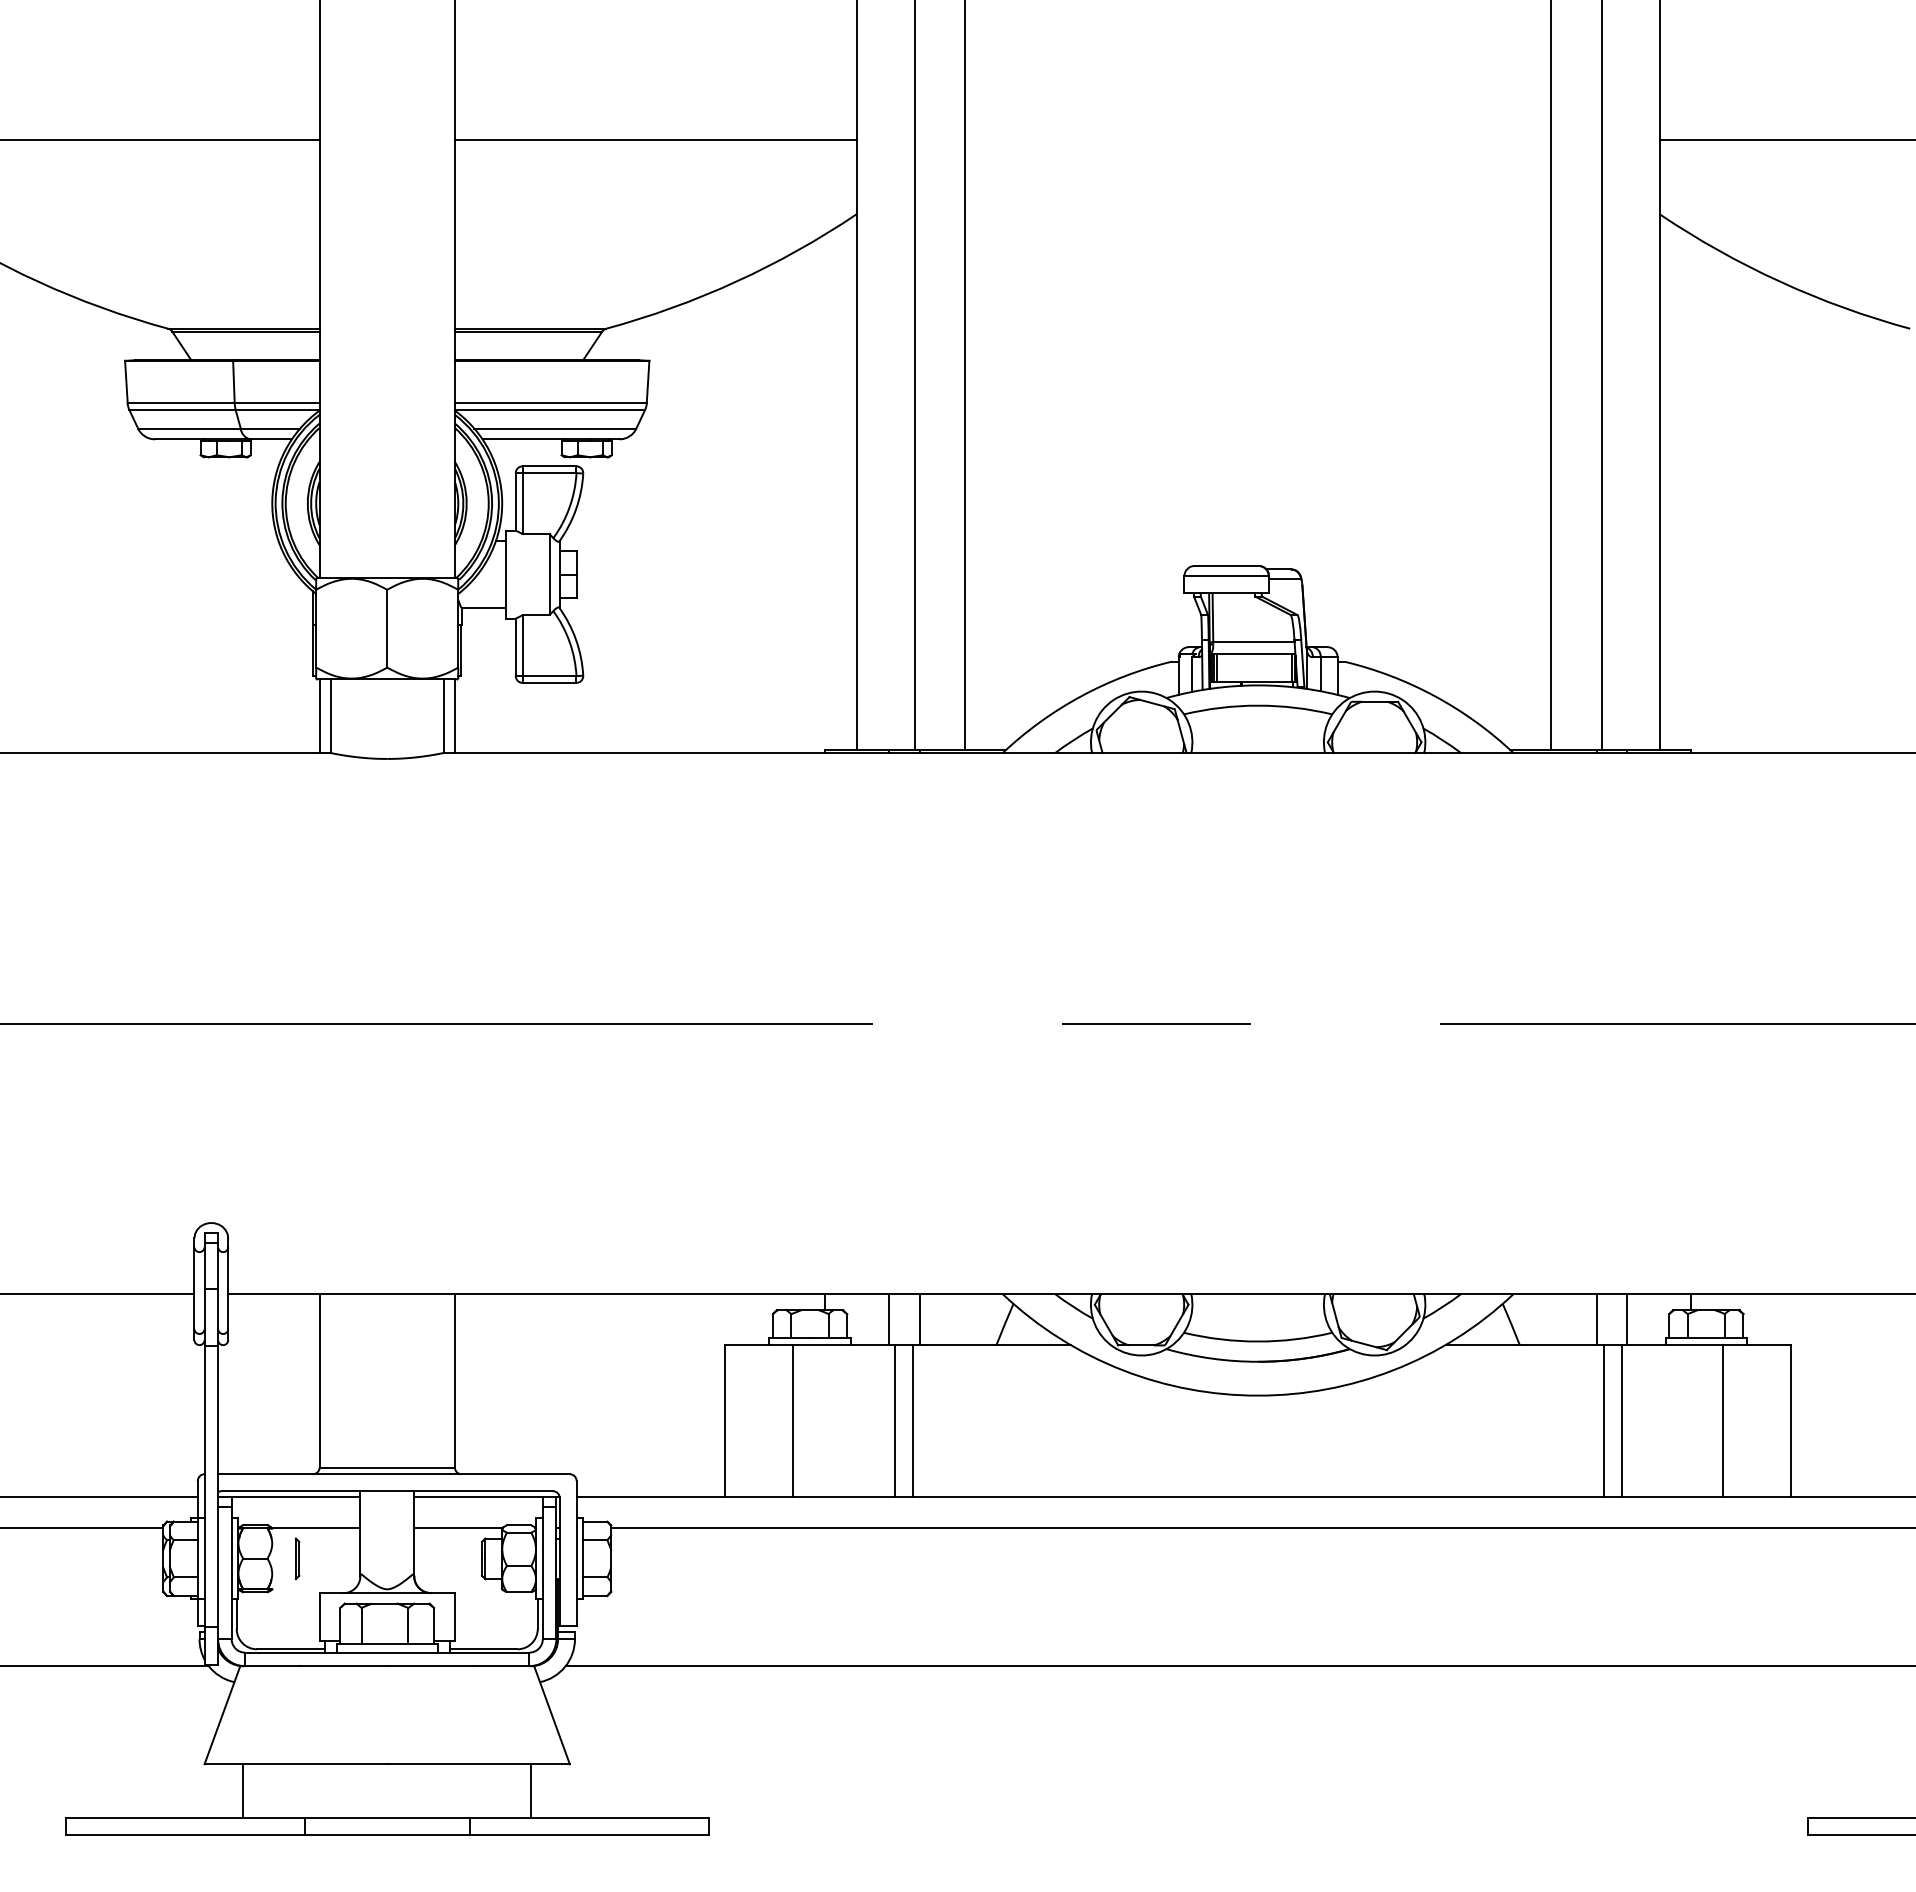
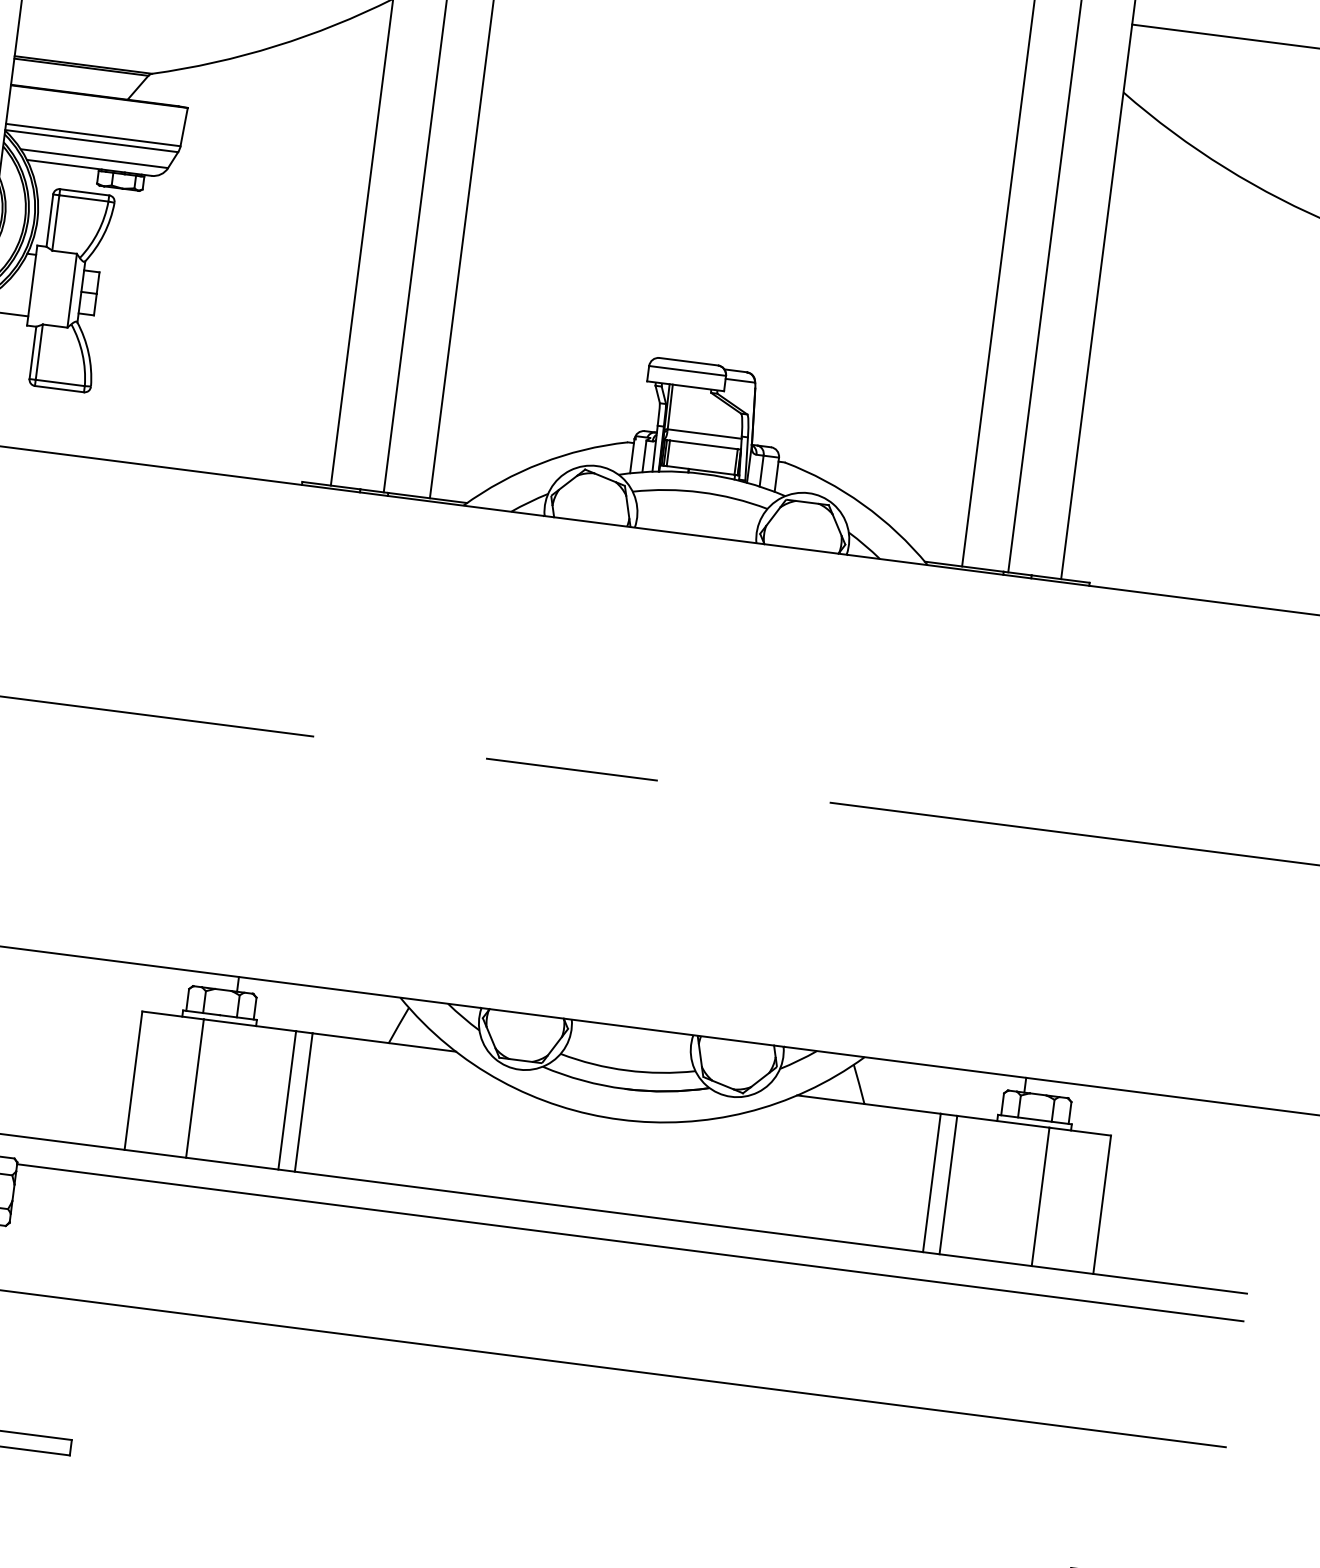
line: (888, 1319) -> (293, 1007), removed
line: (919, 1319) -> (321, 1011), removed
line: (1596, 1319) -> (937, 1089), removed
line: (1627, 1319) -> (965, 1093), removed

